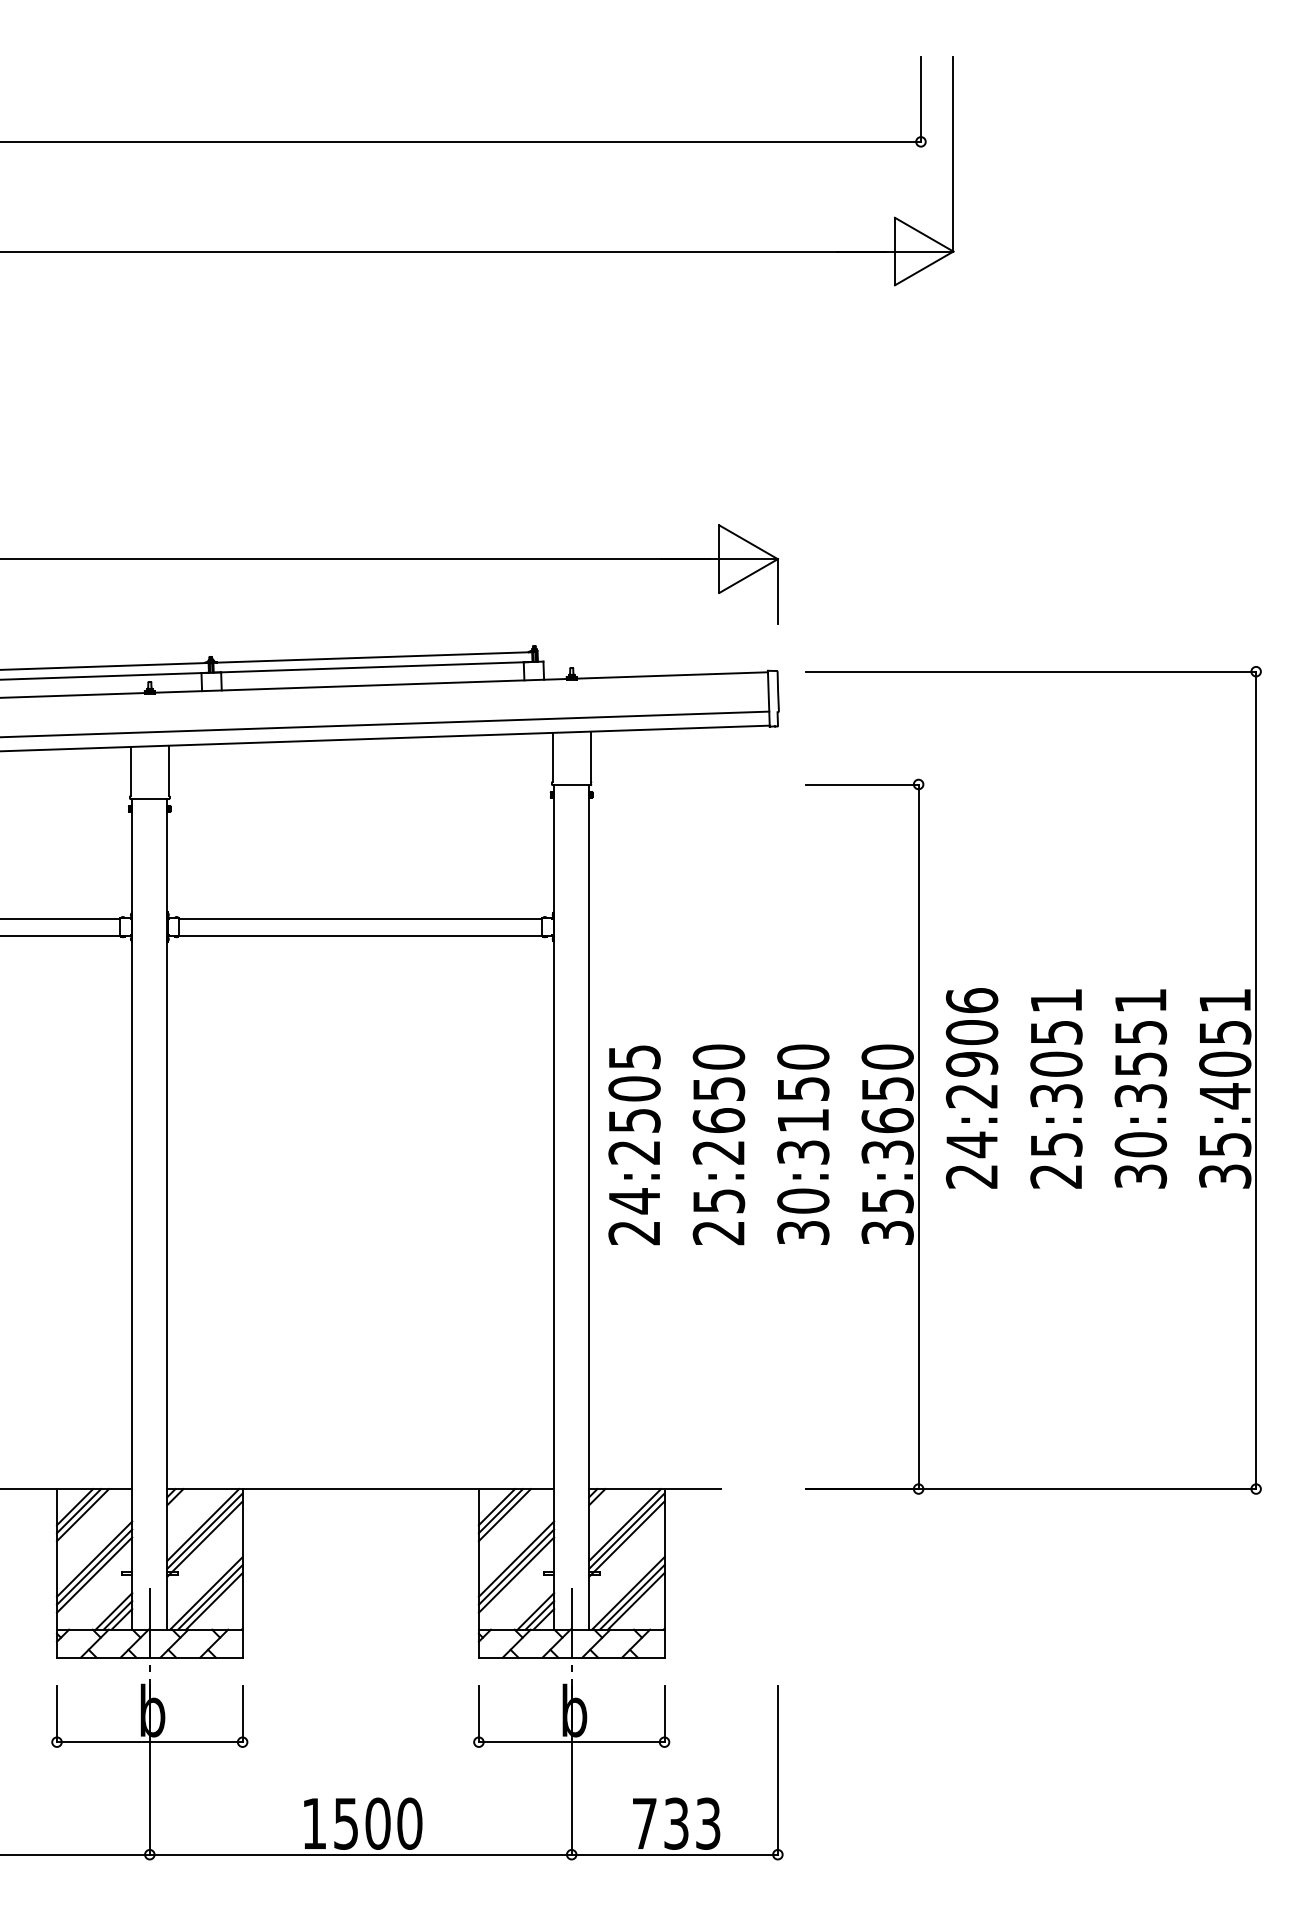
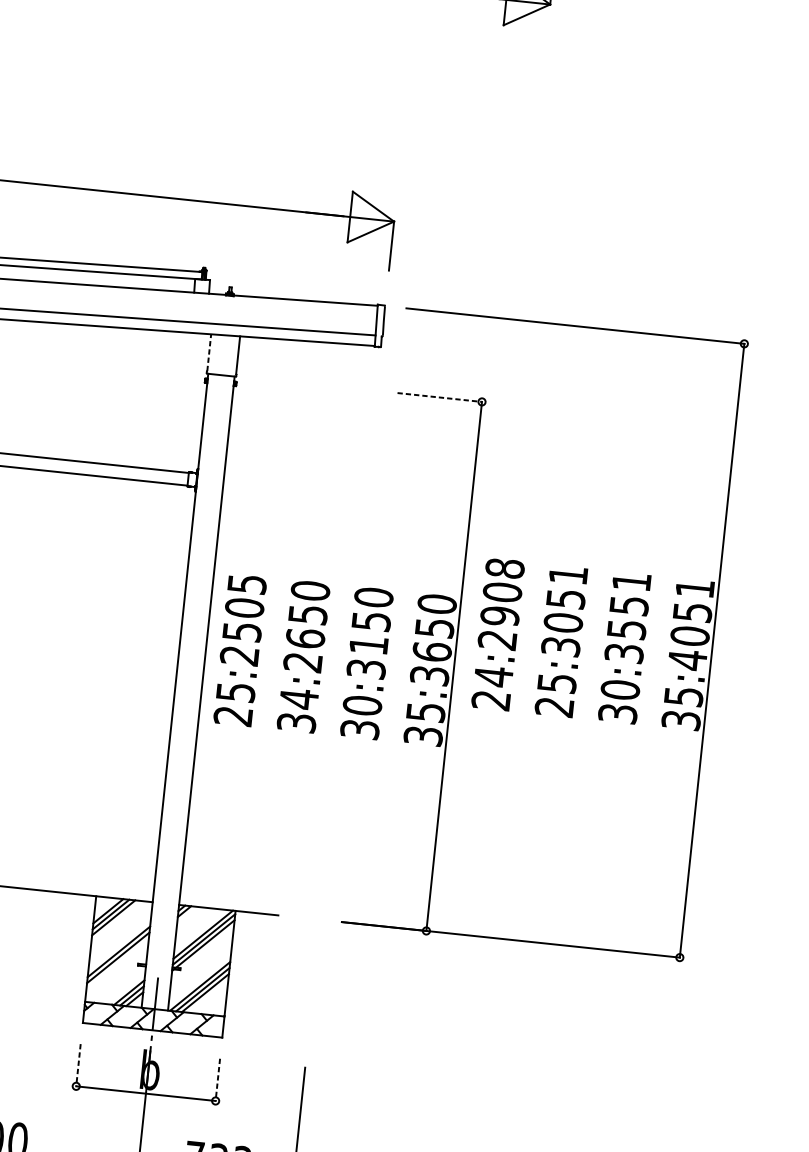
line: (552, 756) -> (209, 352), solid -> dashed
line: (863, 784) -> (440, 397), solid -> dashed
text: (971, 1000) -> (504, 568), 24:2906 -> 24:2908
text: (634, 1201) -> (235, 692), 24:2505 -> 25:2505
text: (719, 1216) -> (298, 710), 25:2650 -> 34:2650
line: (516, 1574) -> (117, 963), removed
line: (478, 1714) -> (78, 1065), solid -> dashed
line: (664, 1714) -> (217, 1080), solid -> dashed

